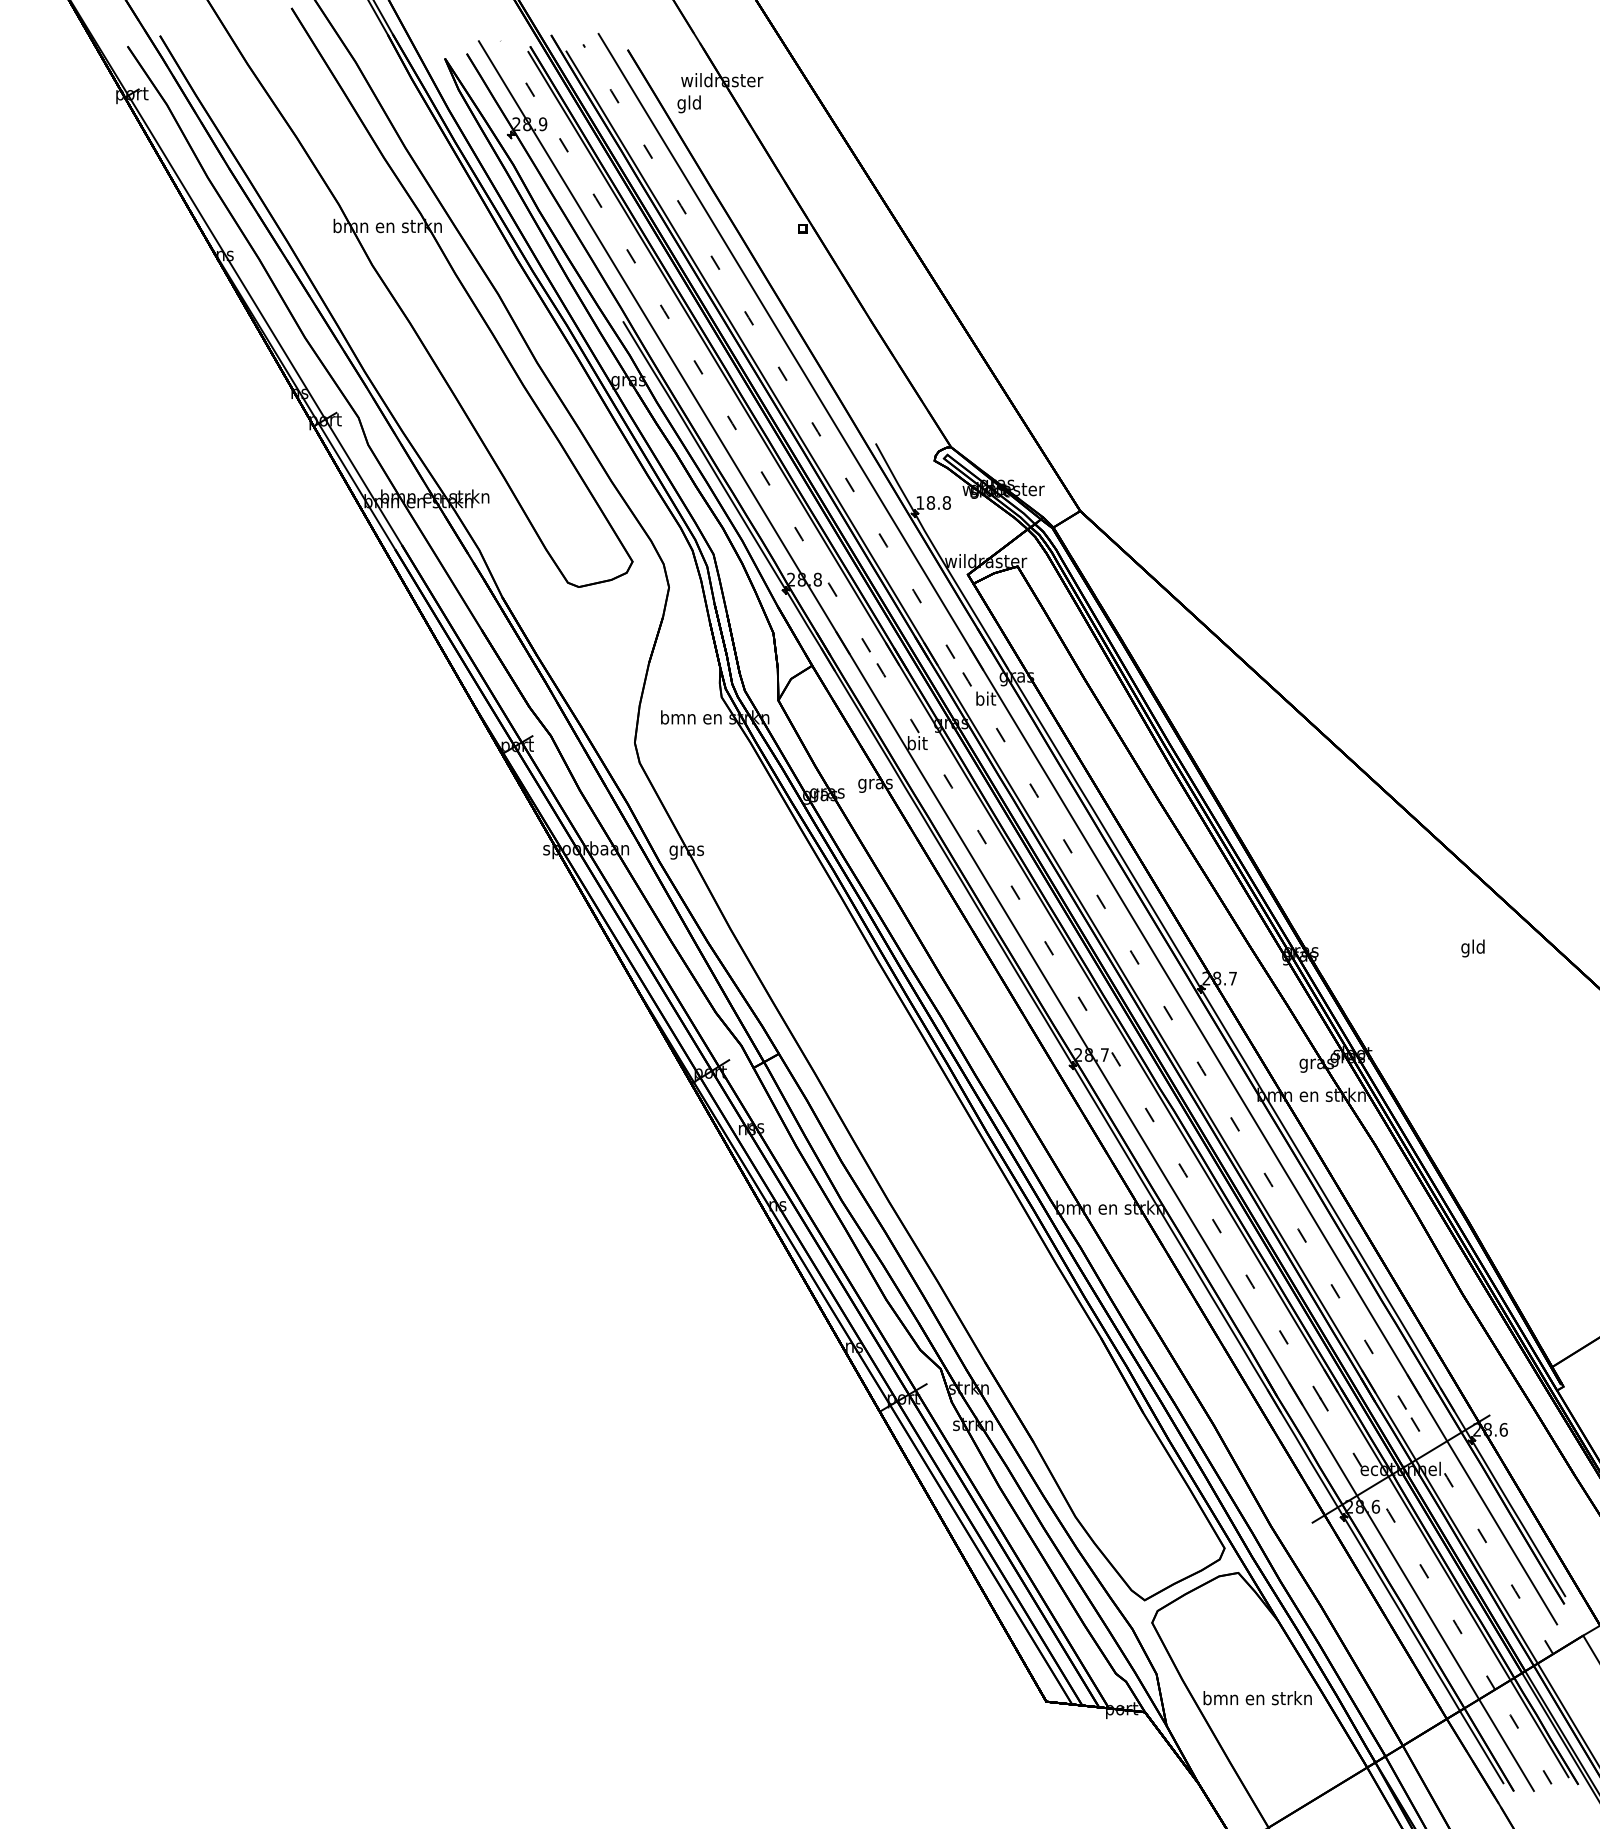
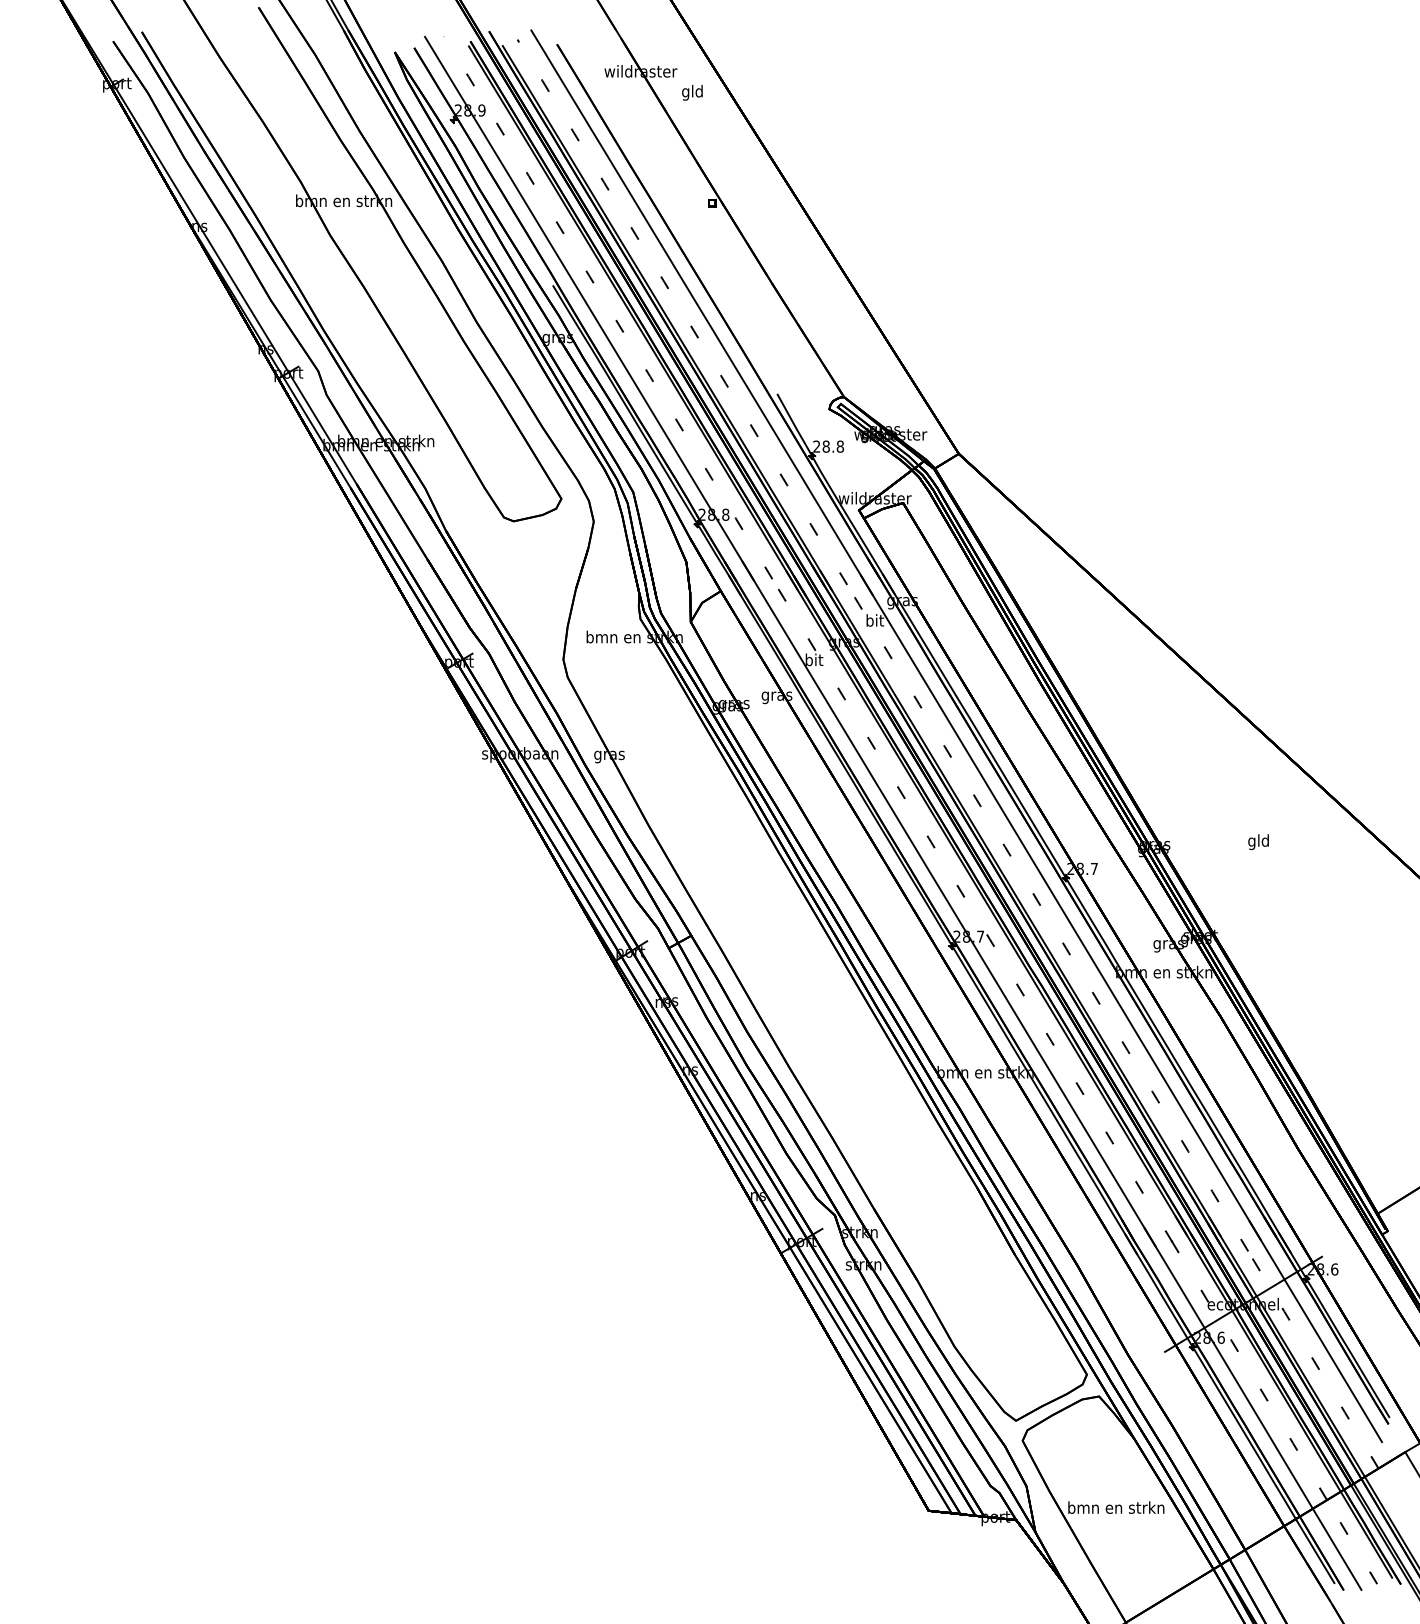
text: (688, 104) -> (691, 92), moved
text: (920, 502) -> (816, 446), 18.8 -> 28.8
text: (1472, 948) -> (1258, 842), moved

